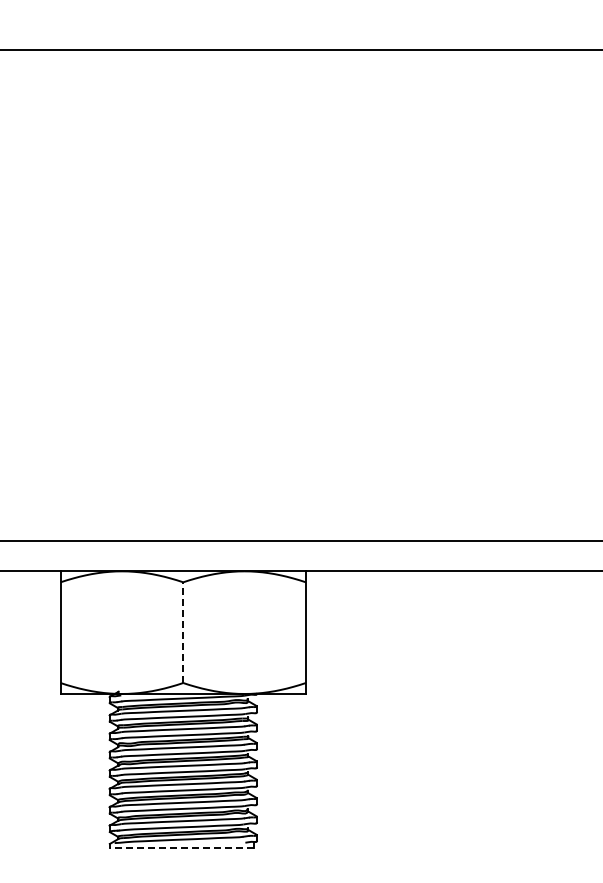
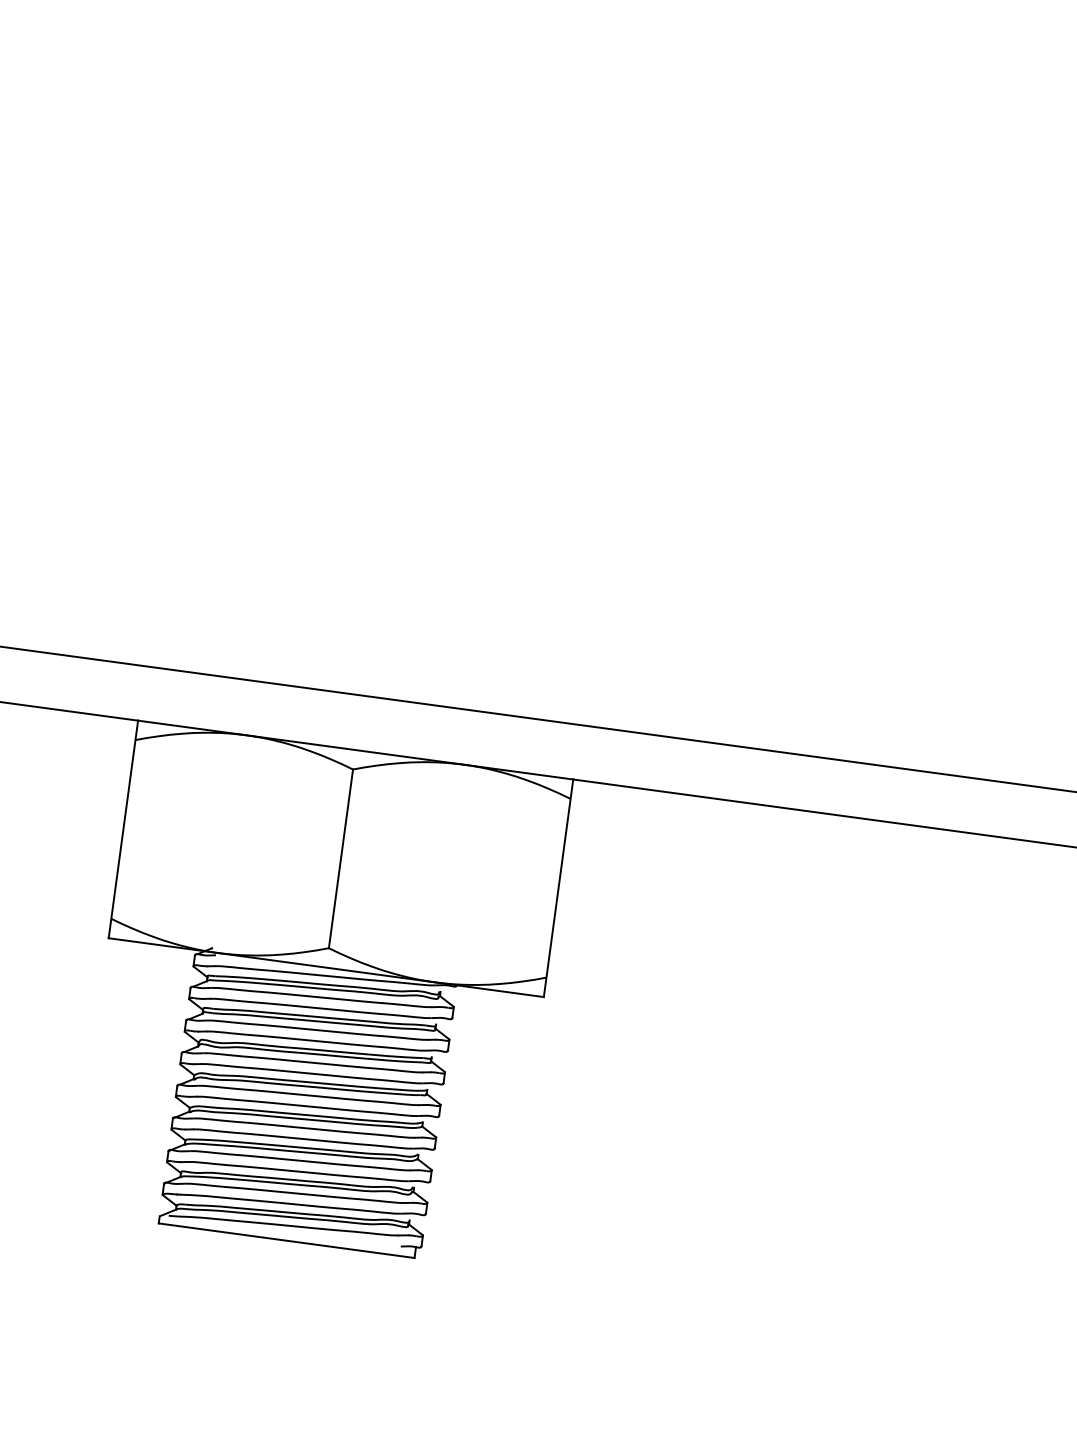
line: (183, 632) -> (341, 858), dashed -> solid
line: (181, 848) -> (286, 1241), dashed -> solid

